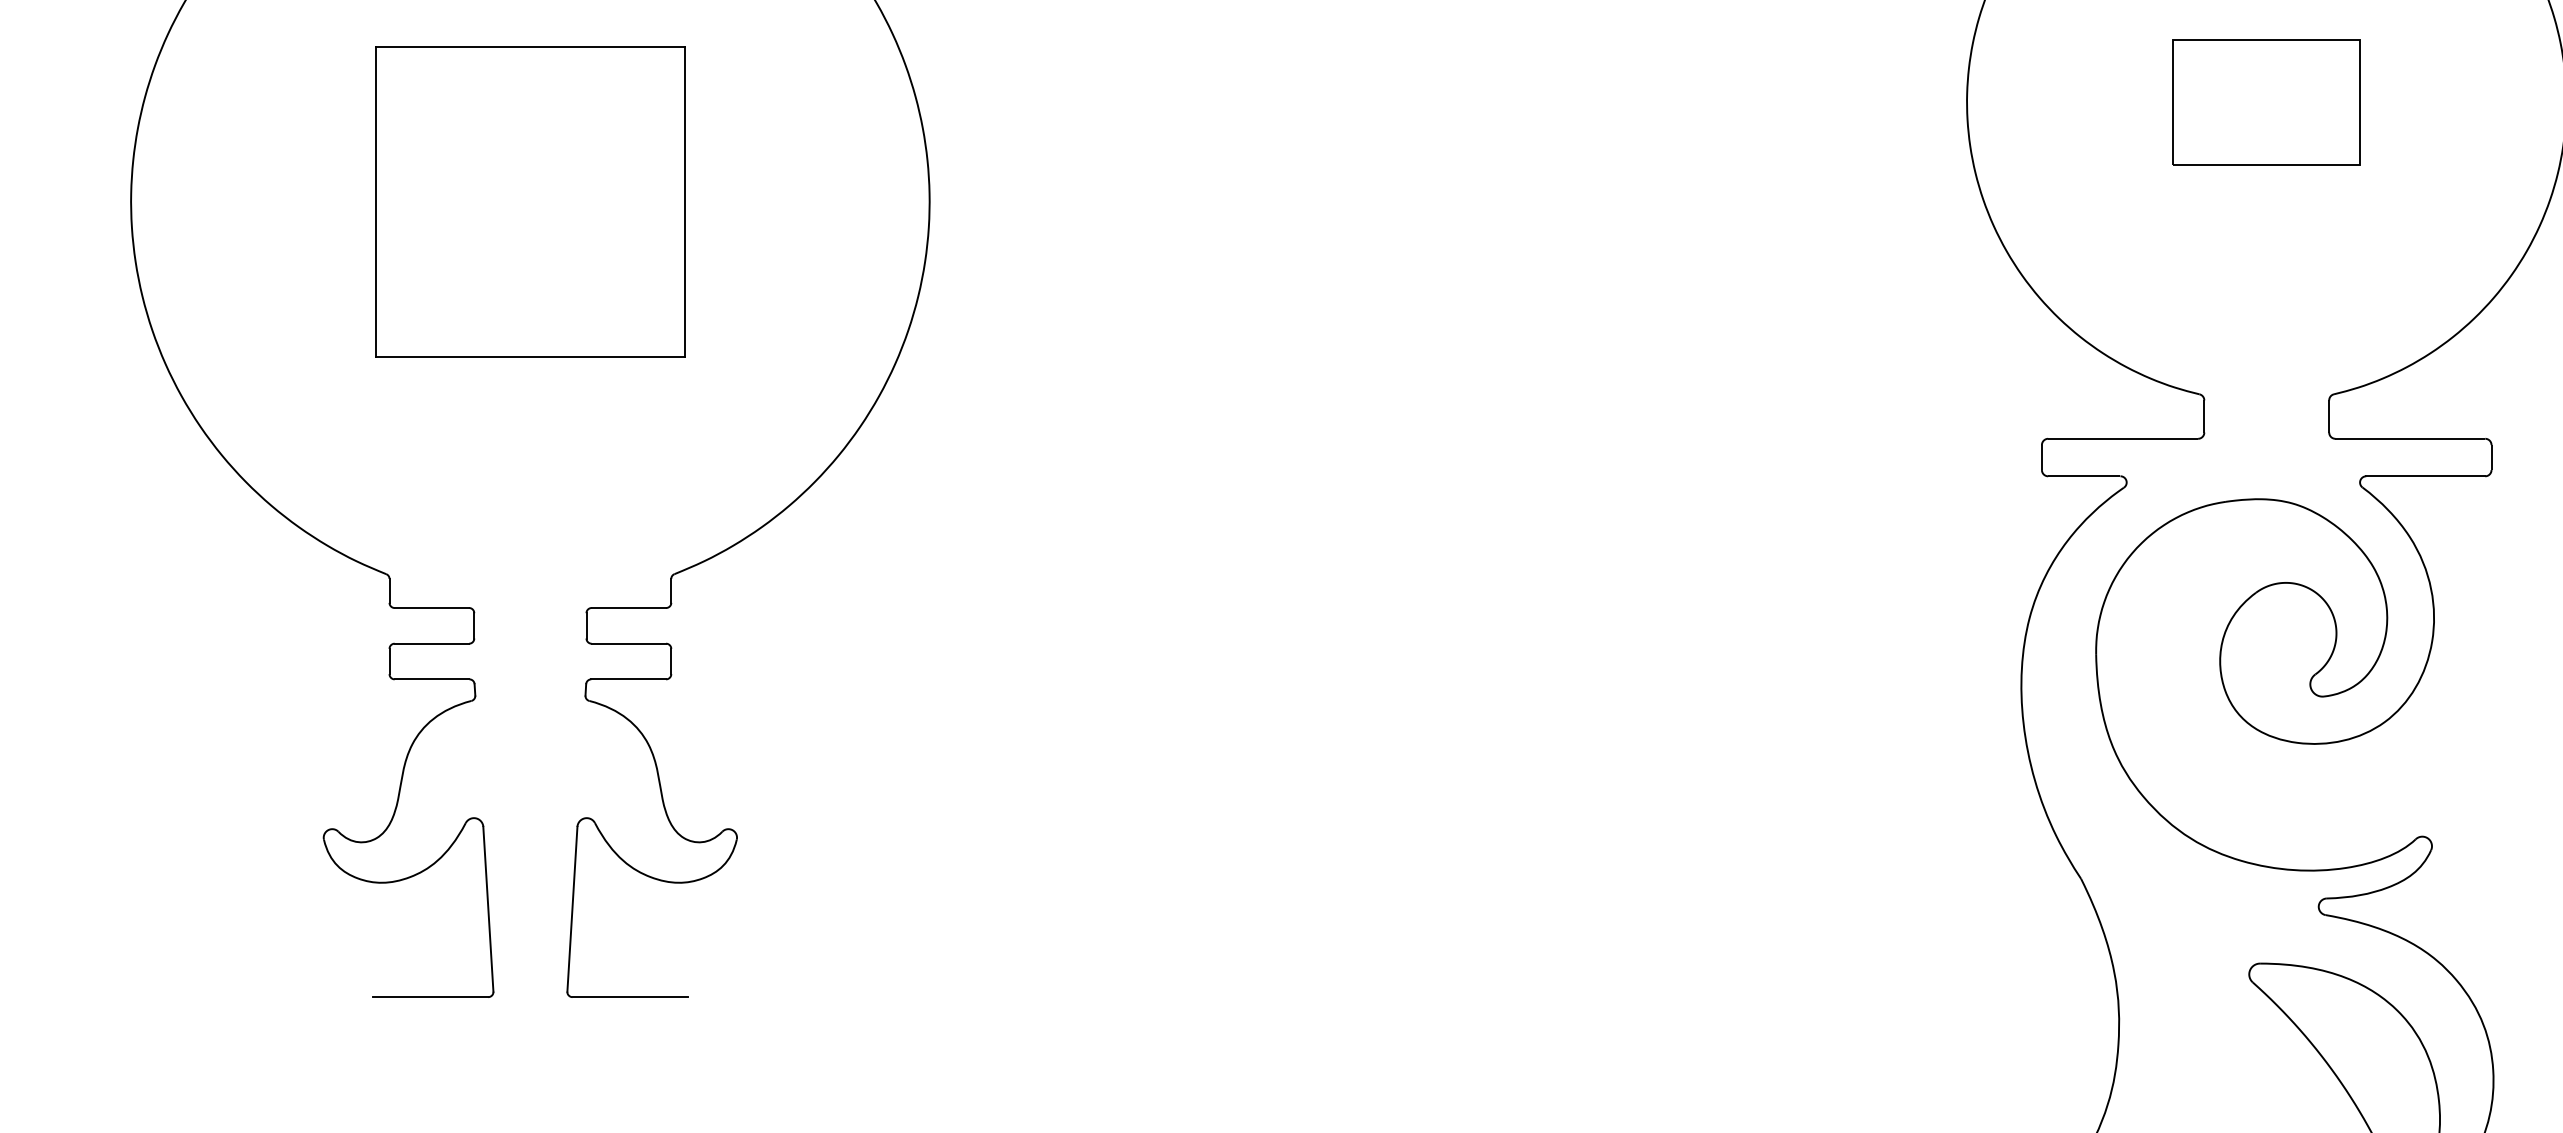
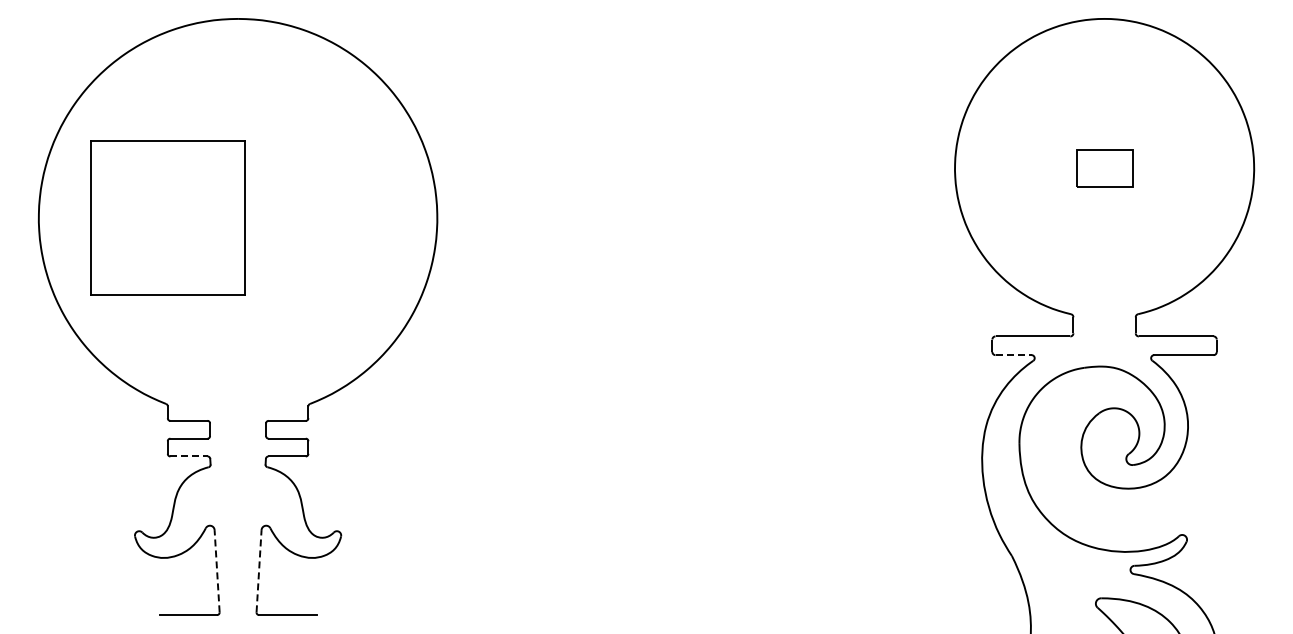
part: (2266, 102) -> (1104, 168), size x0.6
part: (529, 200) -> (167, 217), moved
line: (2086, 477) -> (1014, 355), solid -> dashed
line: (433, 679) -> (189, 456), solid -> dashed
line: (489, 907) -> (217, 570), solid -> dashed
line: (573, 907) -> (259, 570), solid -> dashed

